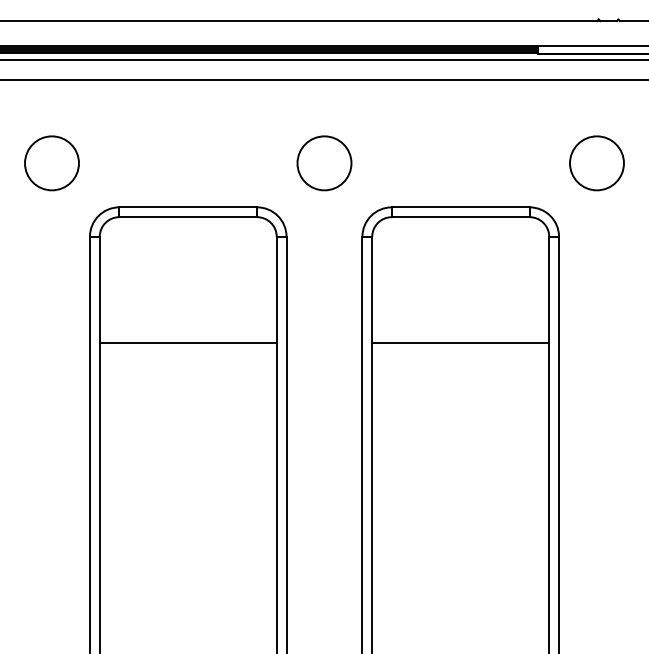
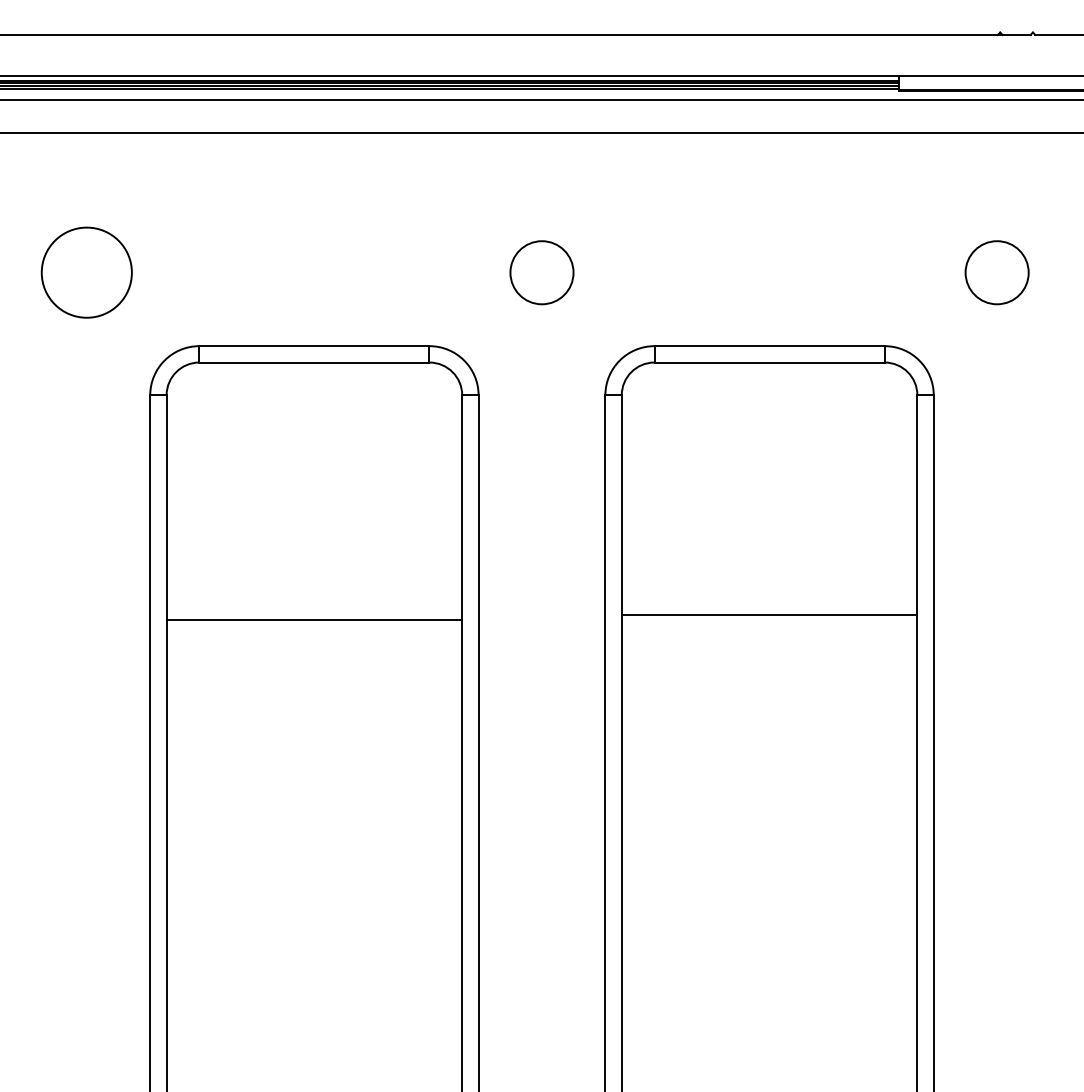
circle: (324, 163) -> (542, 272), size x0.7
circle: (596, 163) -> (996, 272), size x0.7
line: (187, 342) -> (313, 620), moved
line: (460, 342) -> (769, 615), moved

